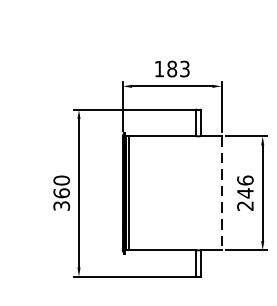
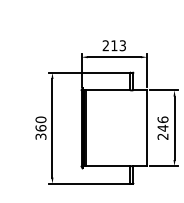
text: (164, 68) -> (109, 45), 183 -> 213
line: (222, 193) -> (147, 128), dashed -> solid

